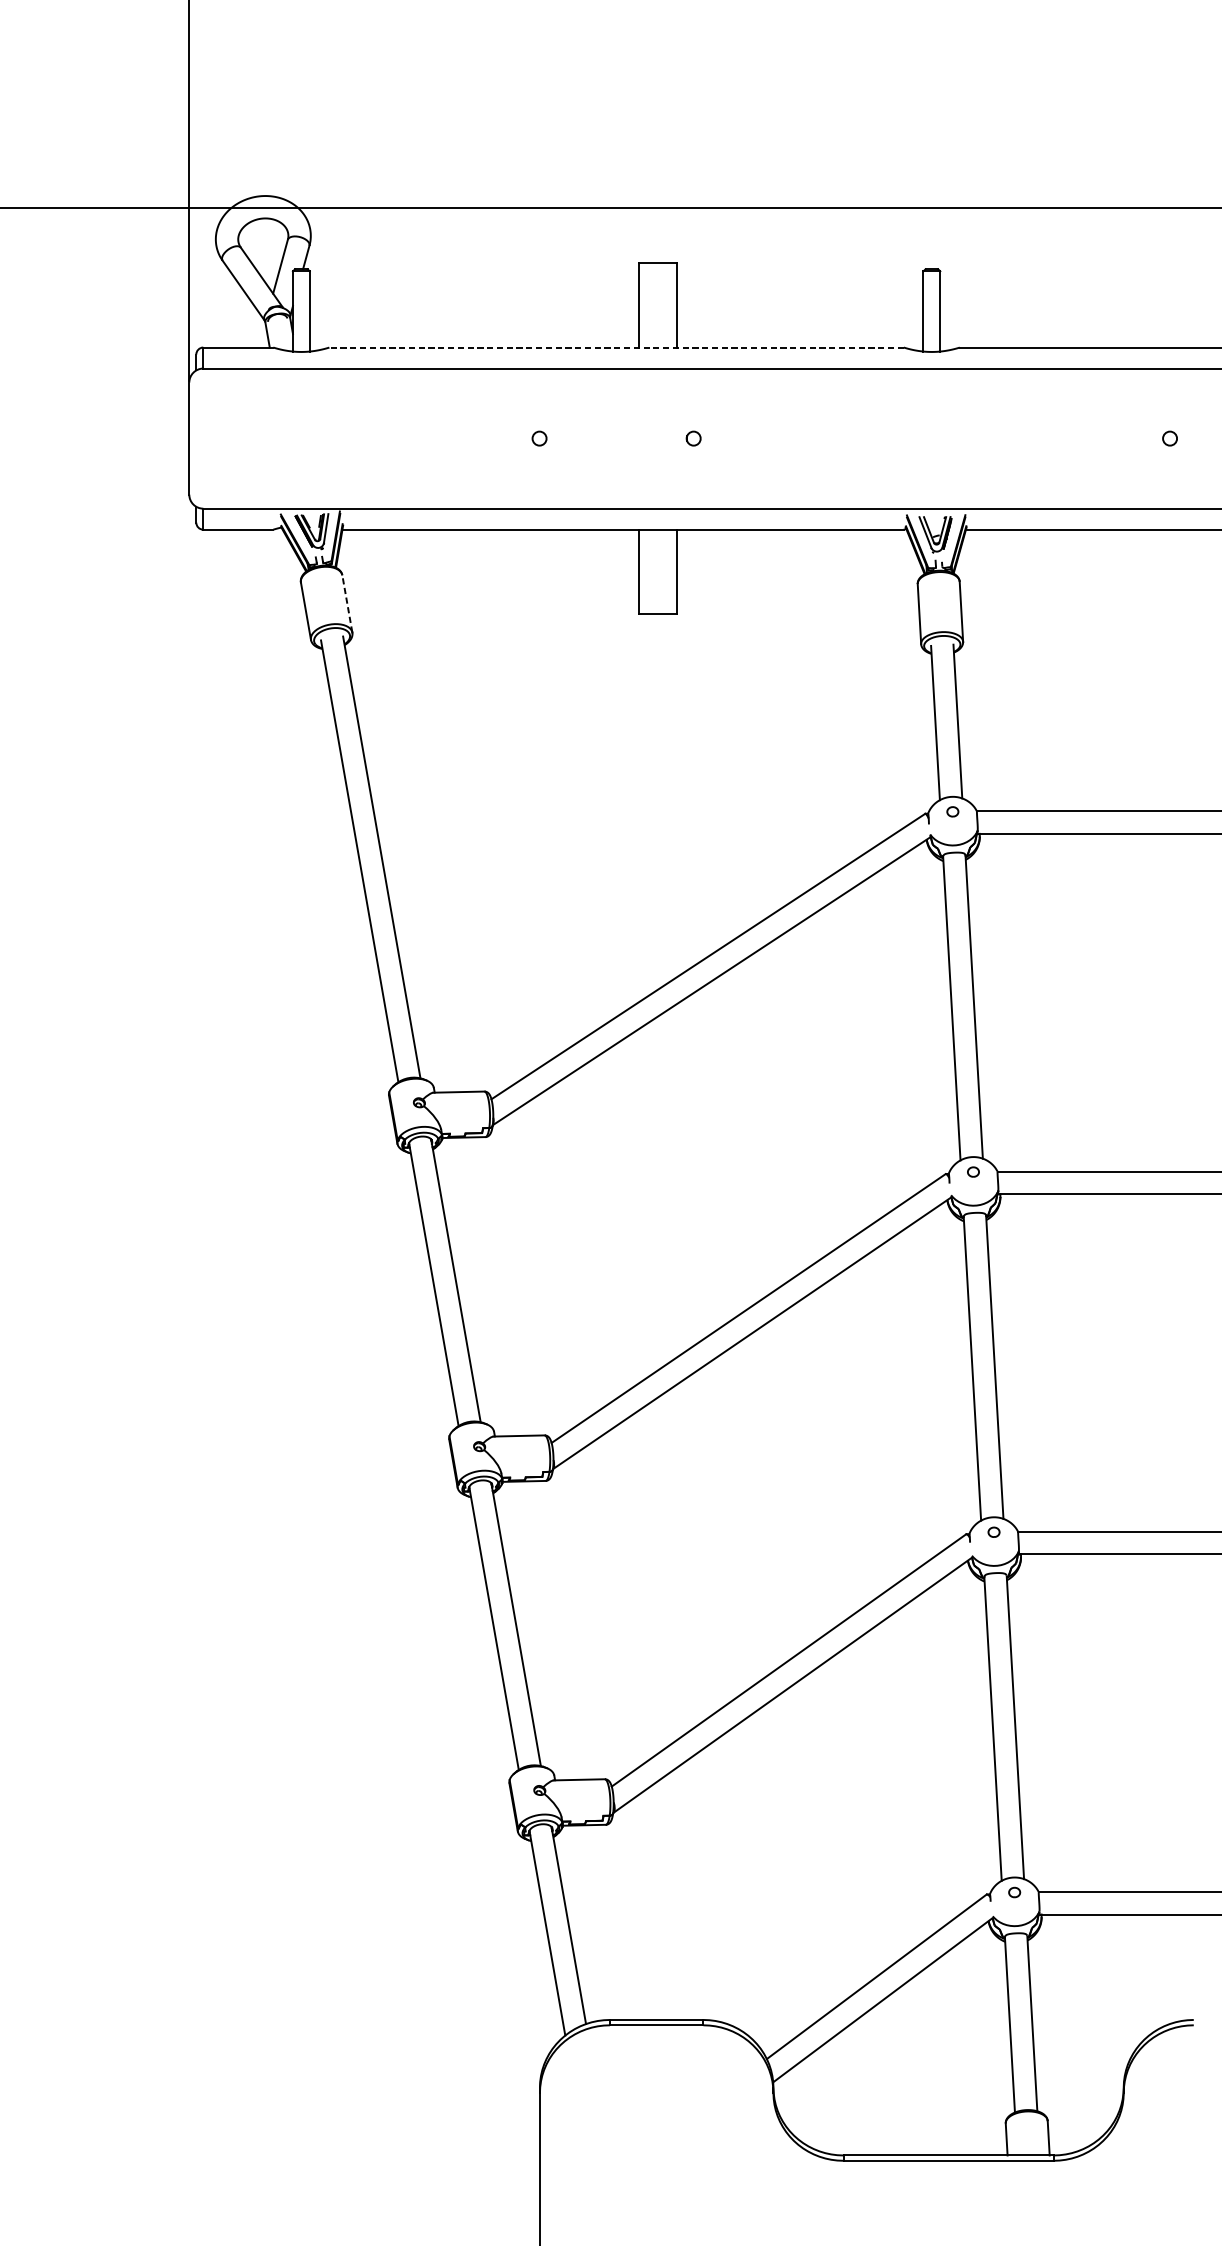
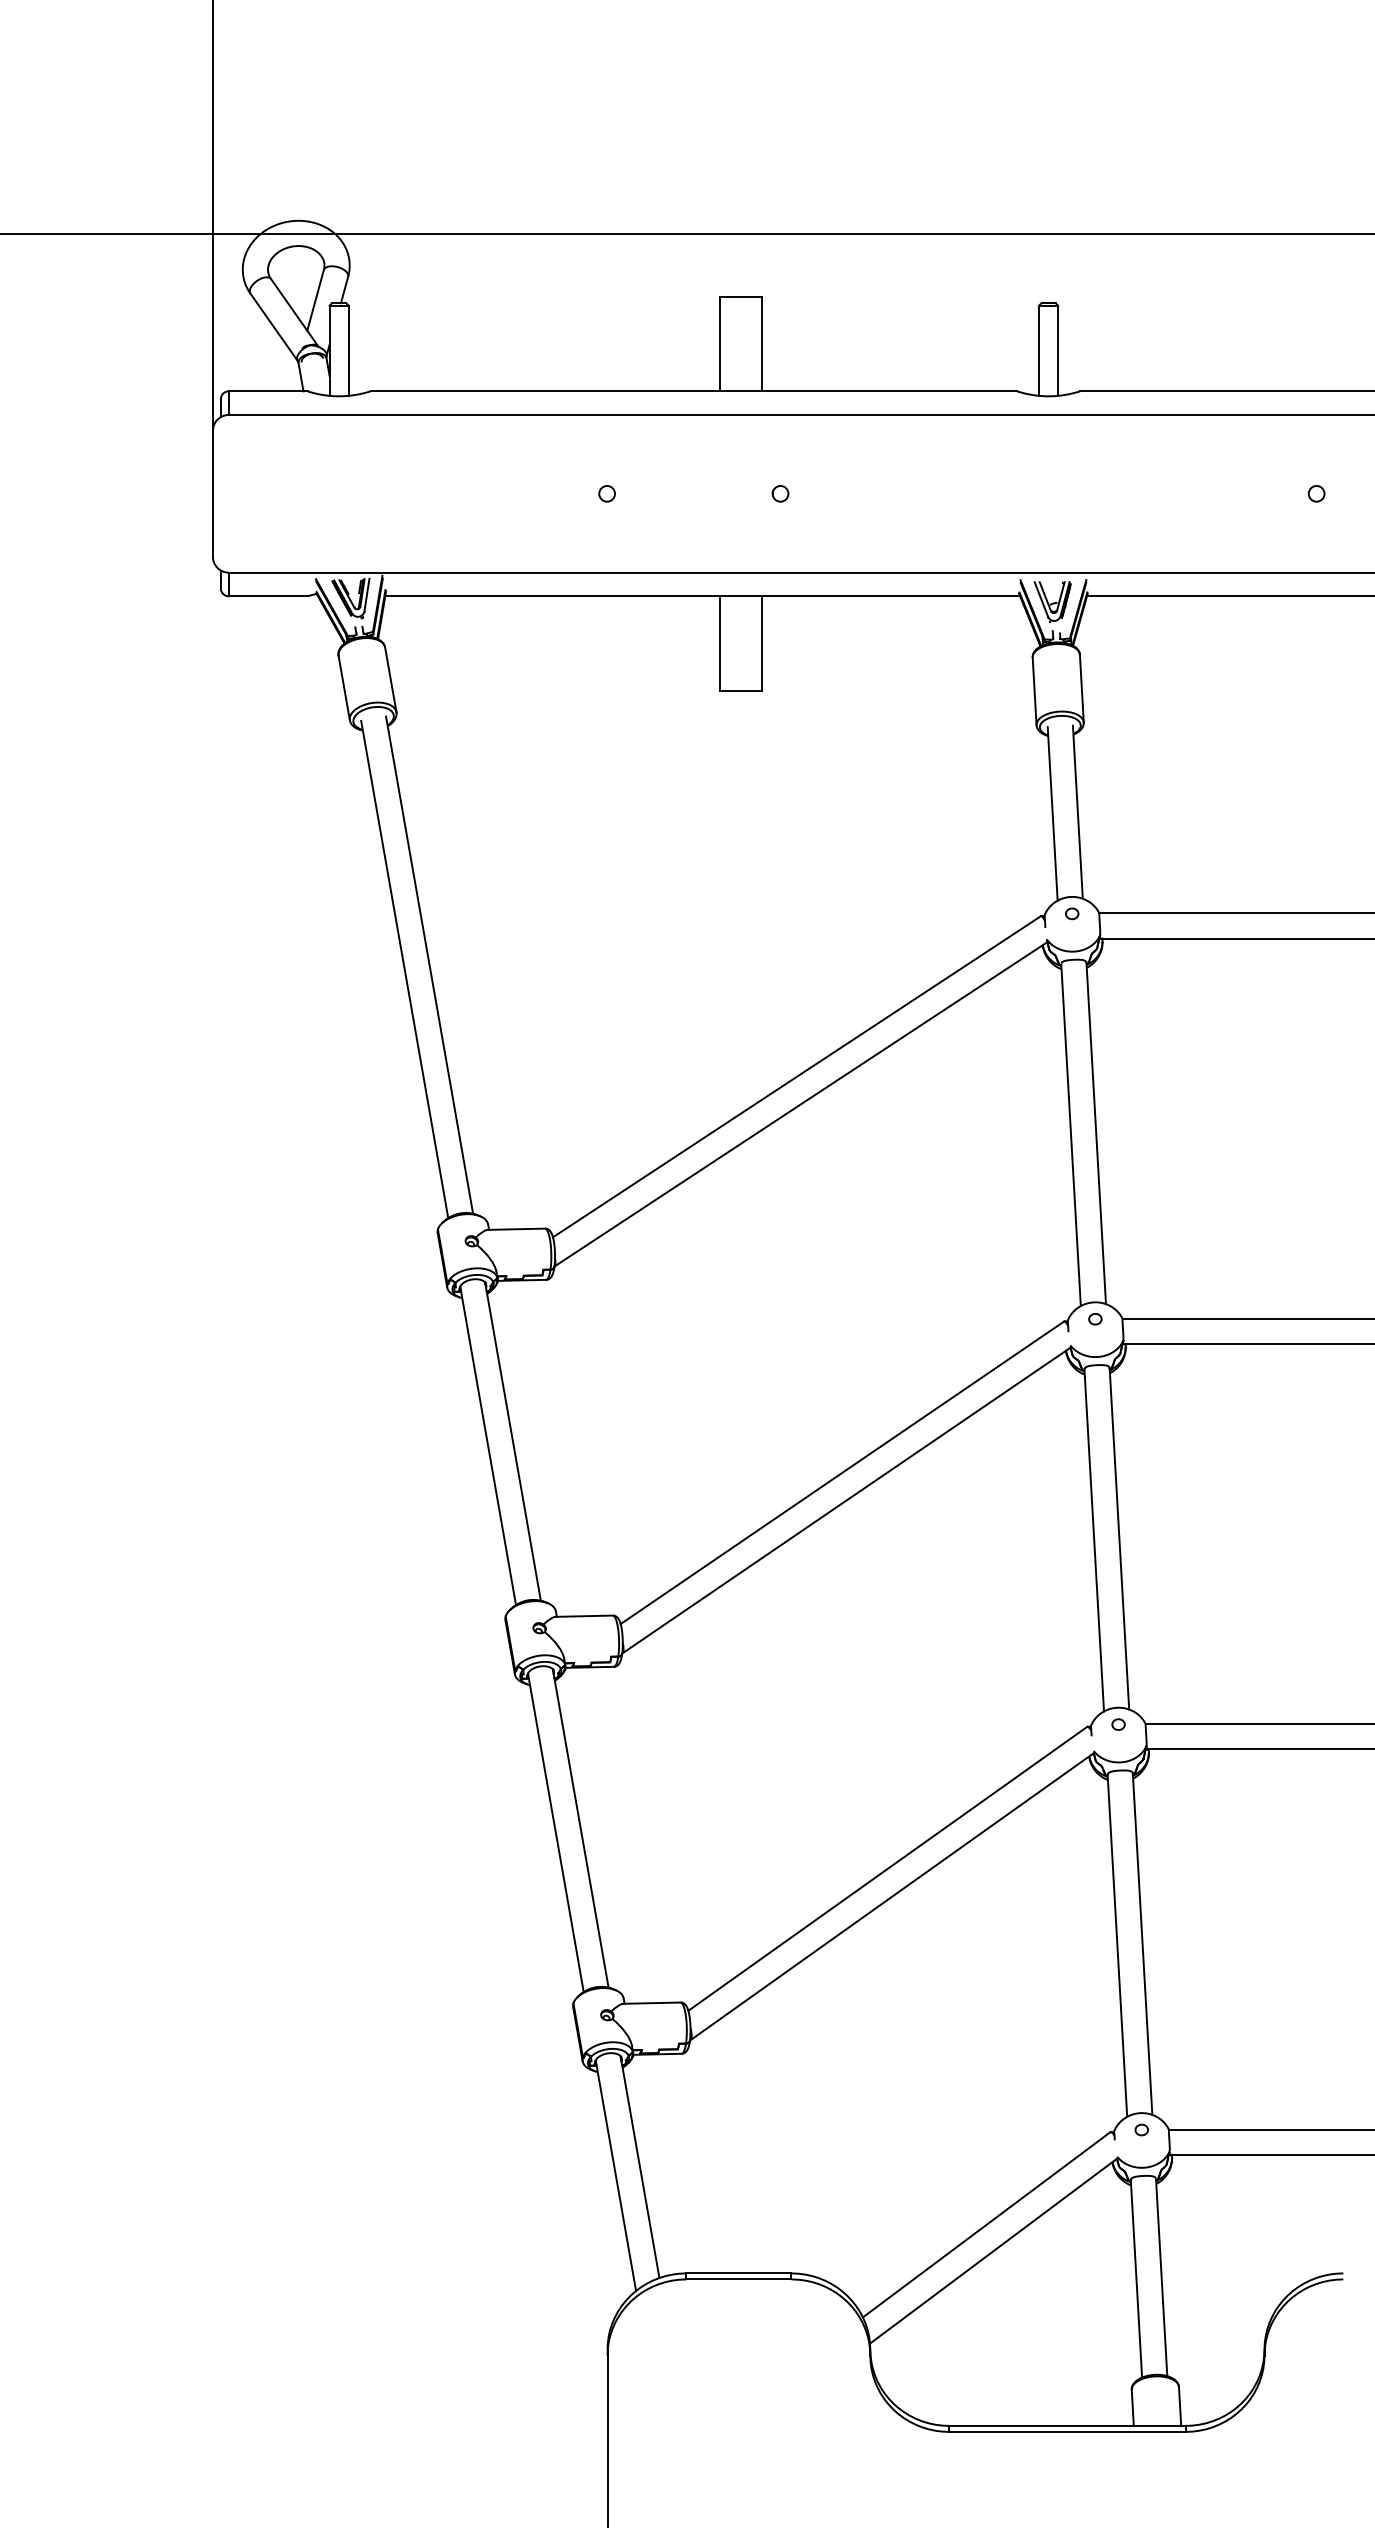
line: (616, 347) -> (693, 391), dashed -> solid
line: (347, 603) -> (390, 679), dashed -> solid

